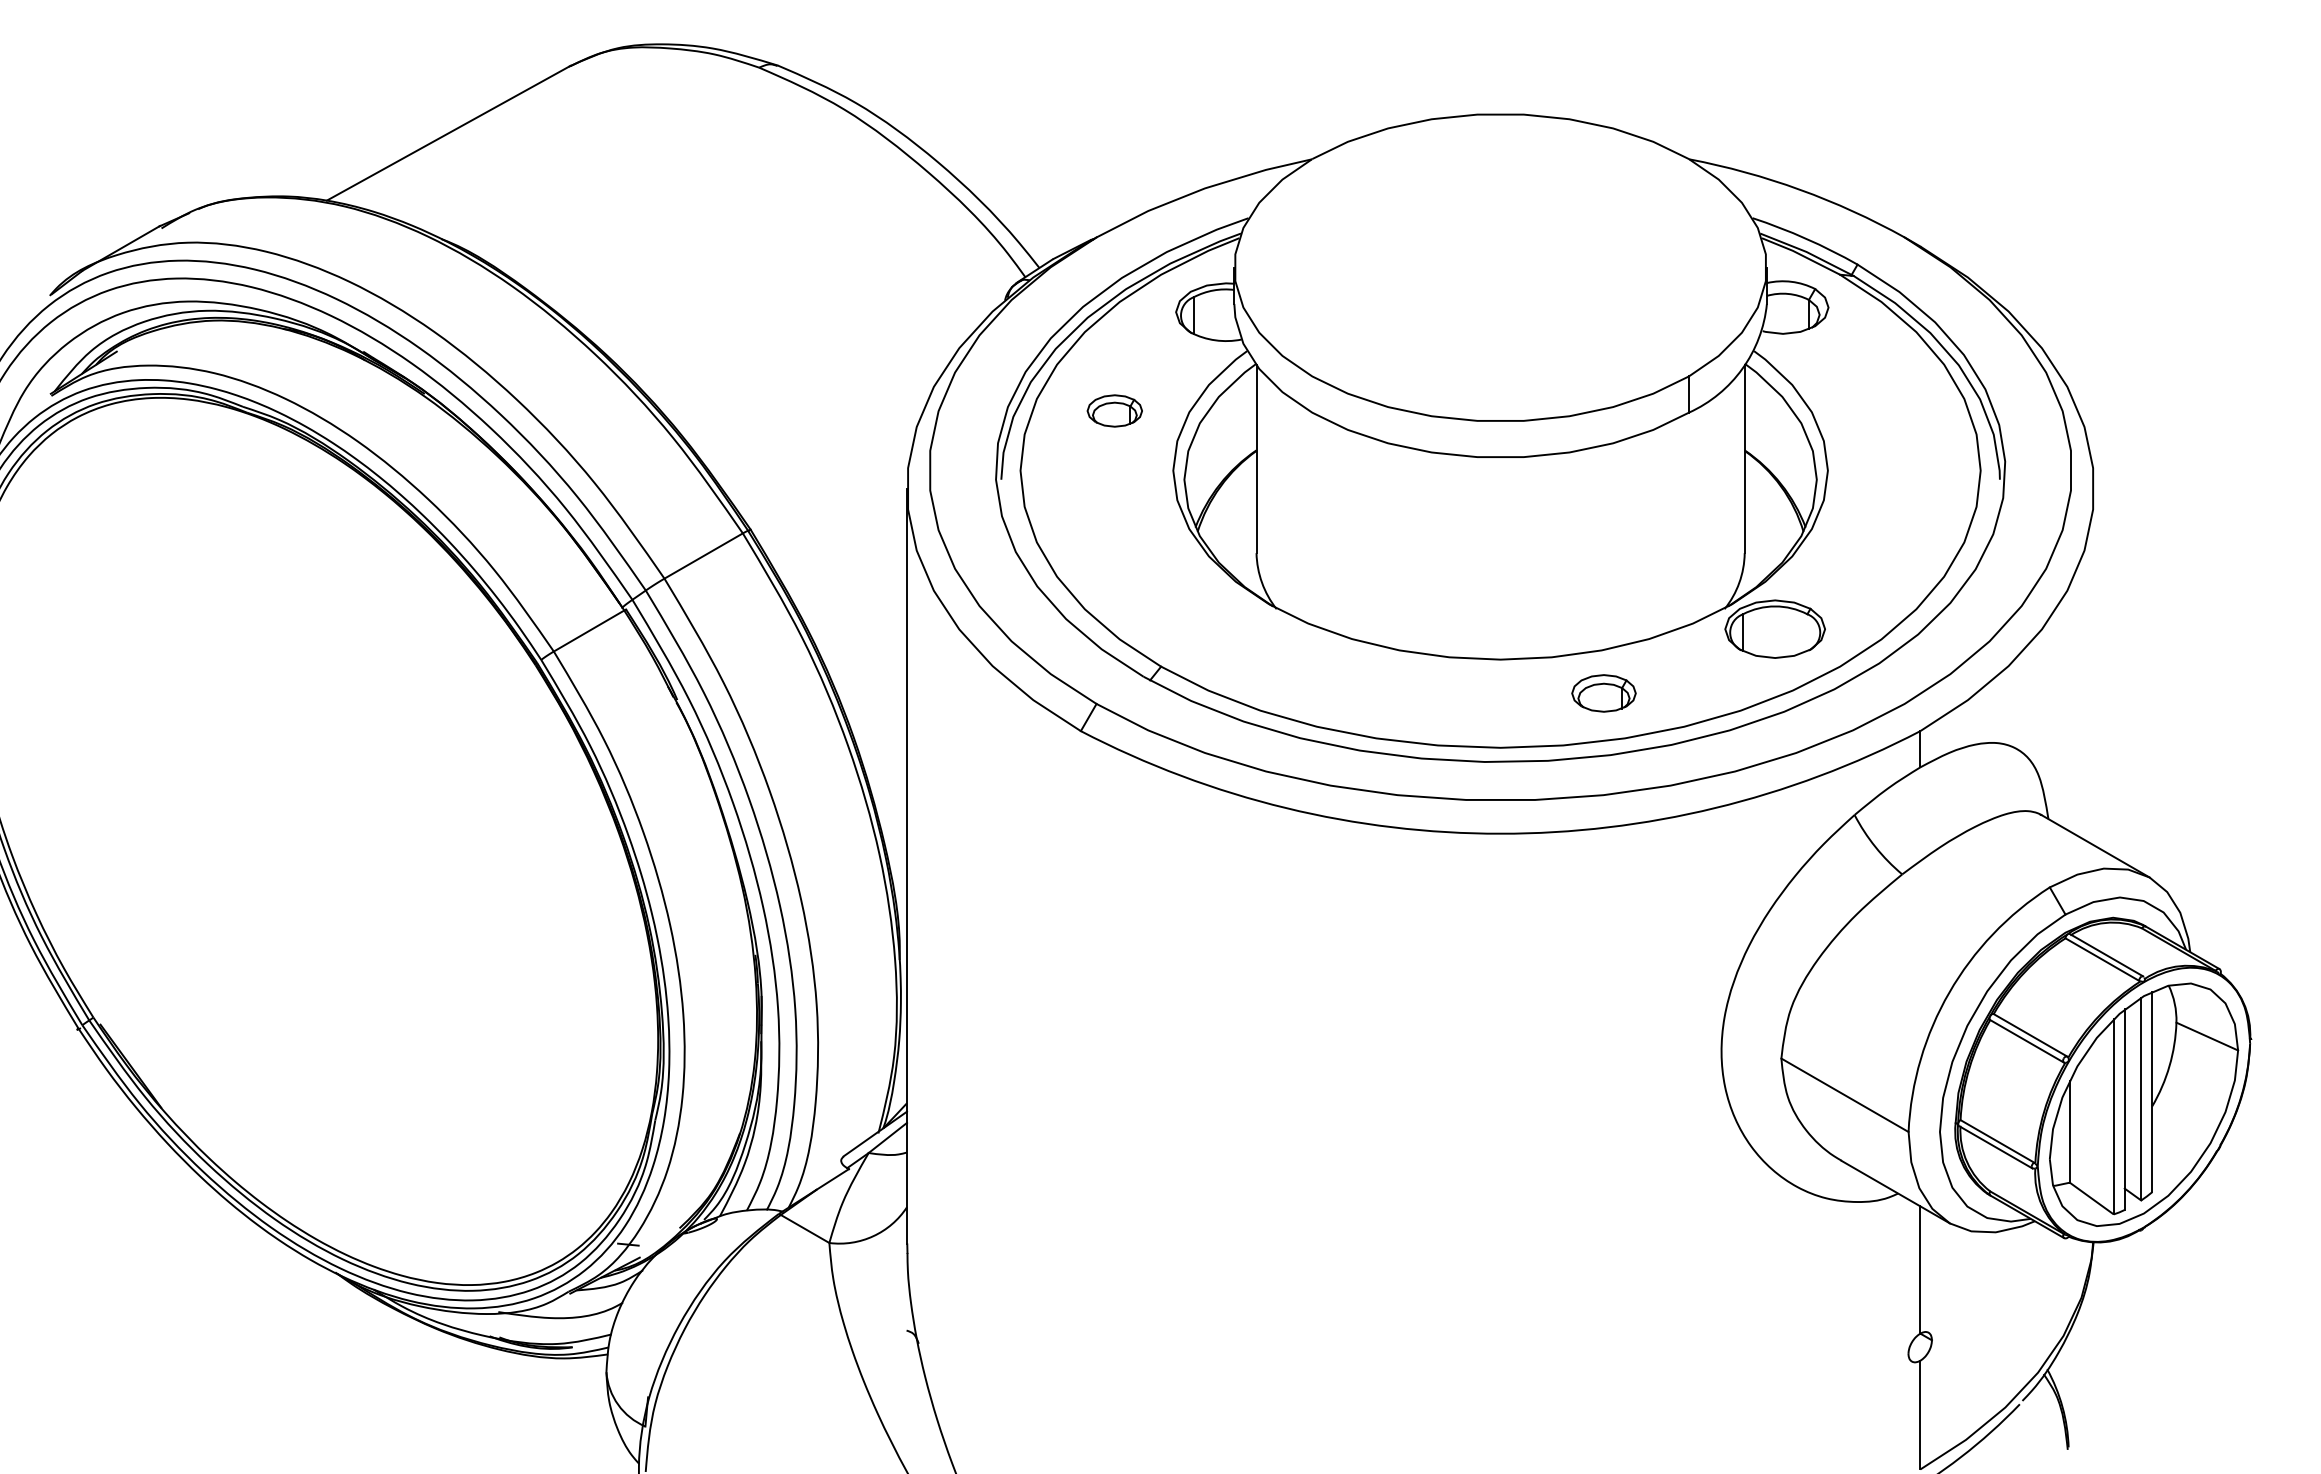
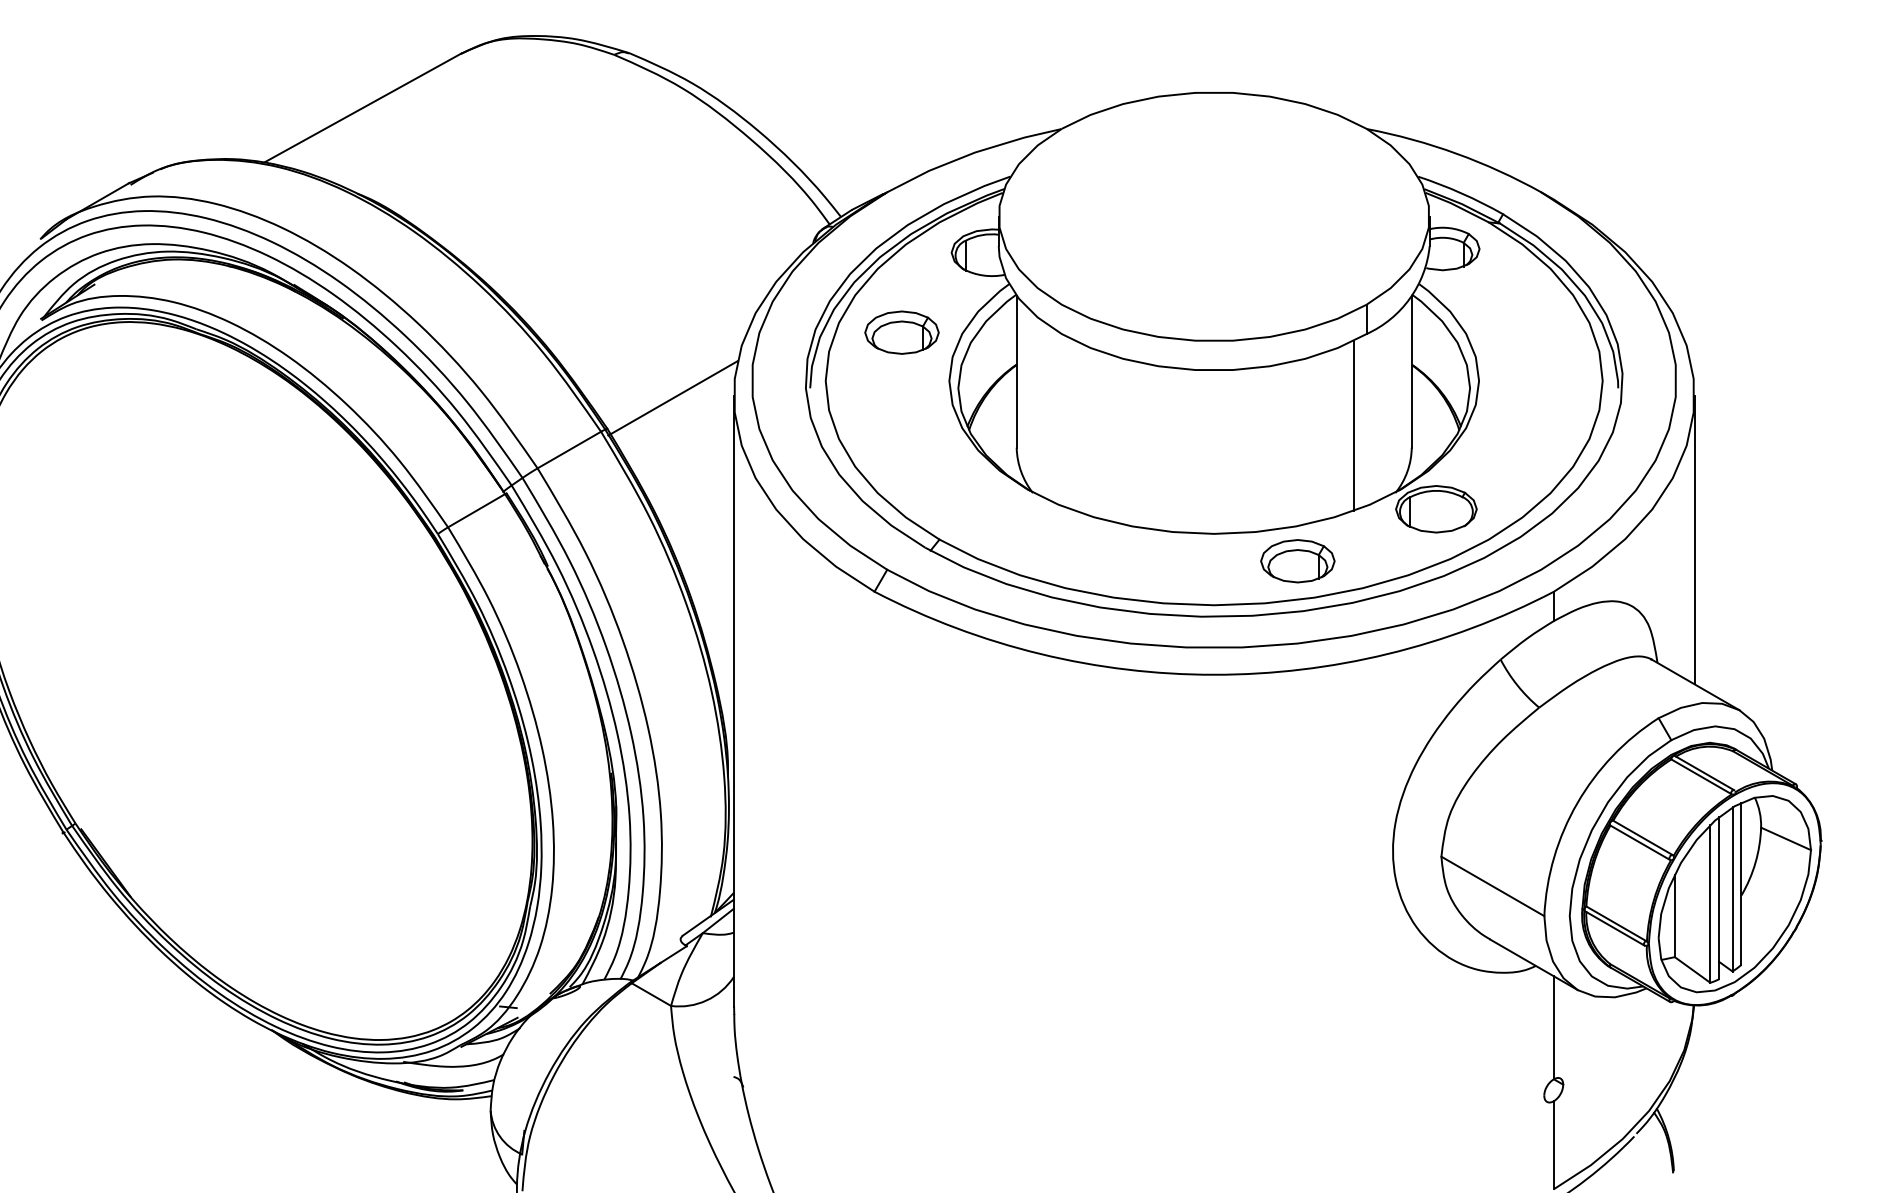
part: (1114, 410) -> (901, 332), size x1.67
line: (831, 492) -> (672, 398), added
line: (1673, 526) -> (1354, 426), added
line: (2094, 666) -> (1694, 539), added
part: (1603, 693) -> (1297, 561), size x1.43

